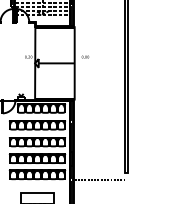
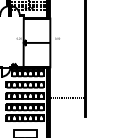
line: (100, 179) -> (67, 97), moved

